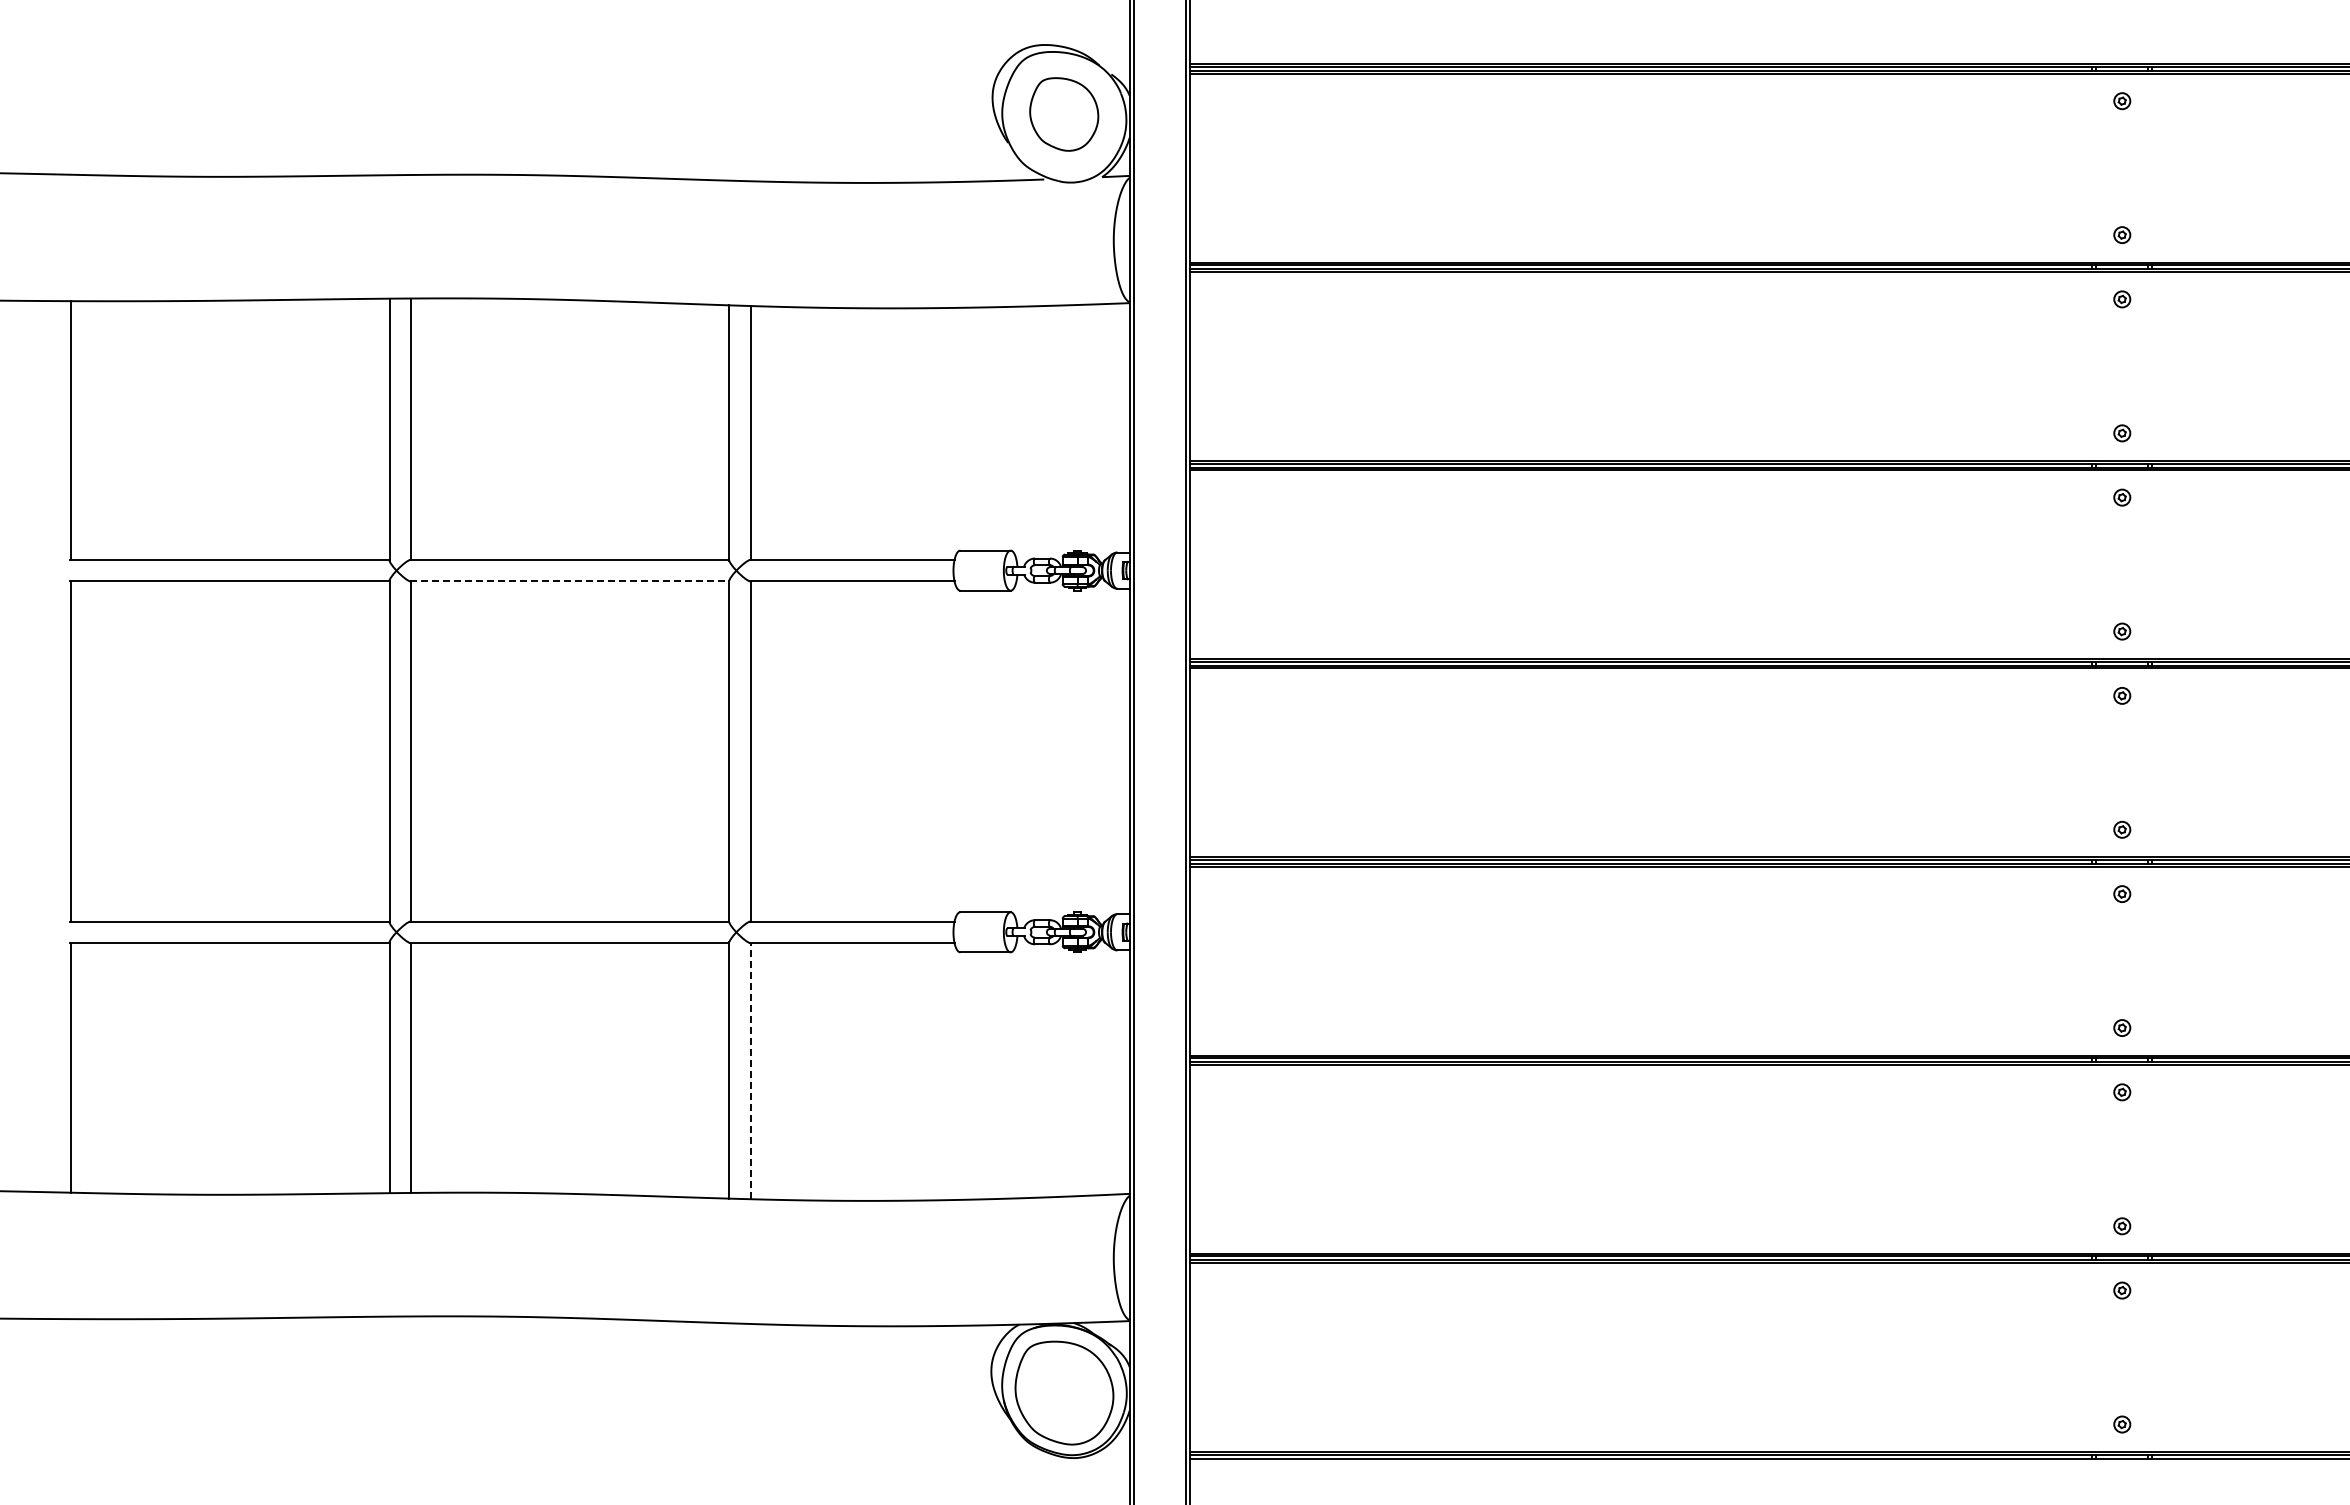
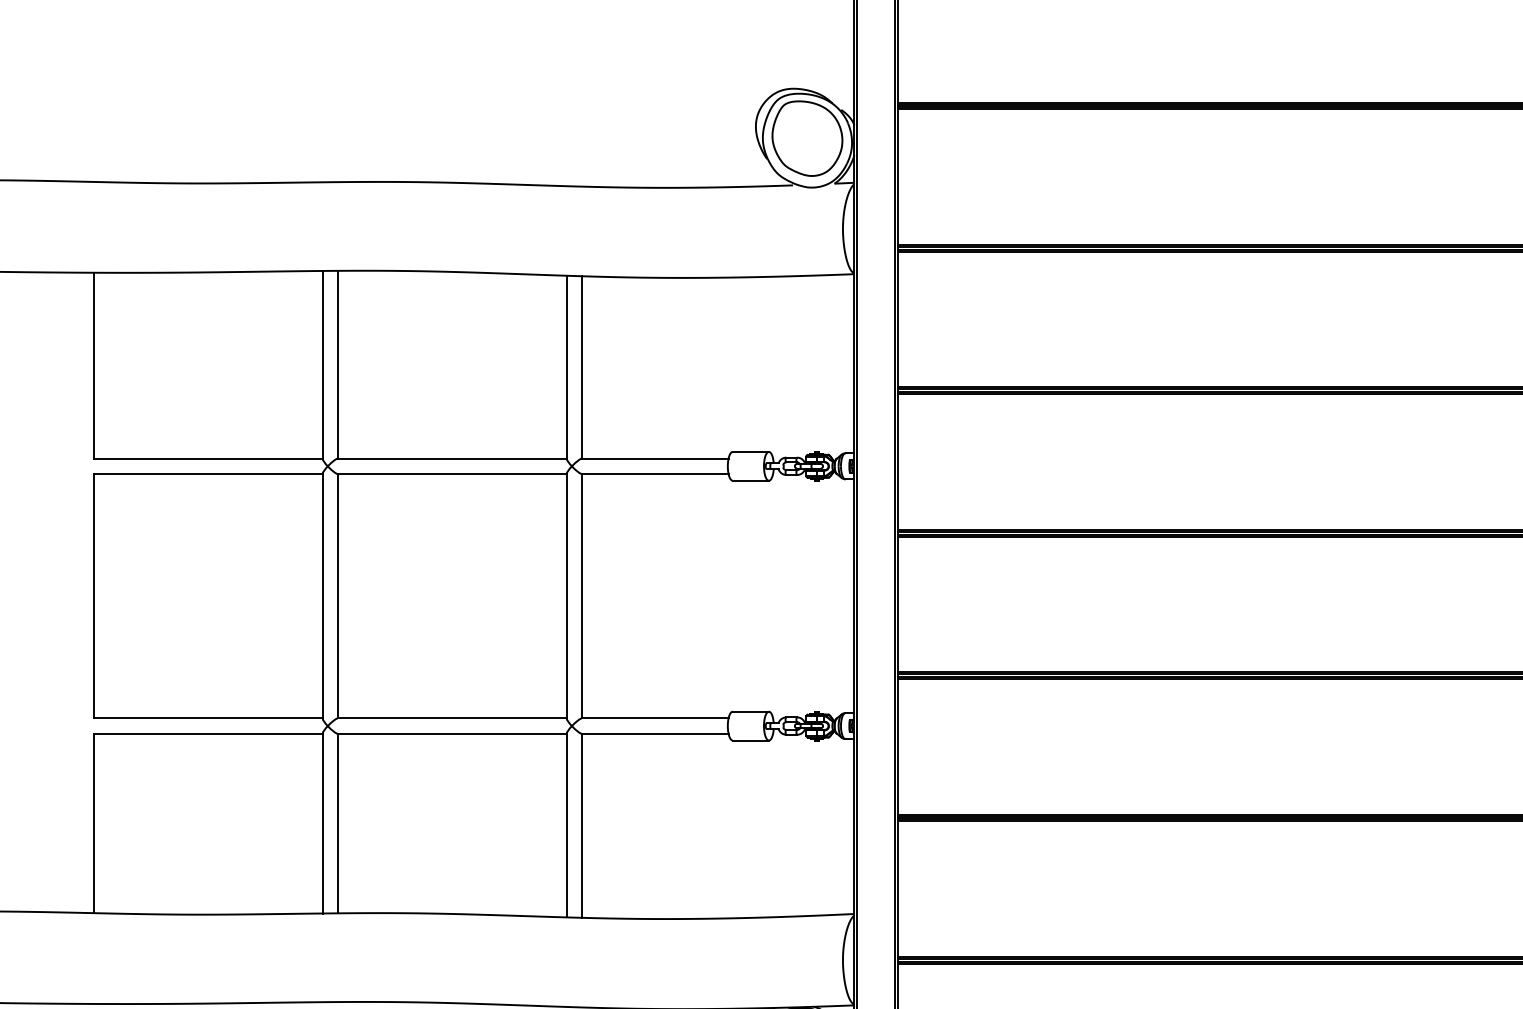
part: (1063, 114) -> (806, 138), size x1.43
line: (569, 581) -> (452, 474), dashed -> solid
line: (750, 1070) -> (582, 825), dashed -> solid

